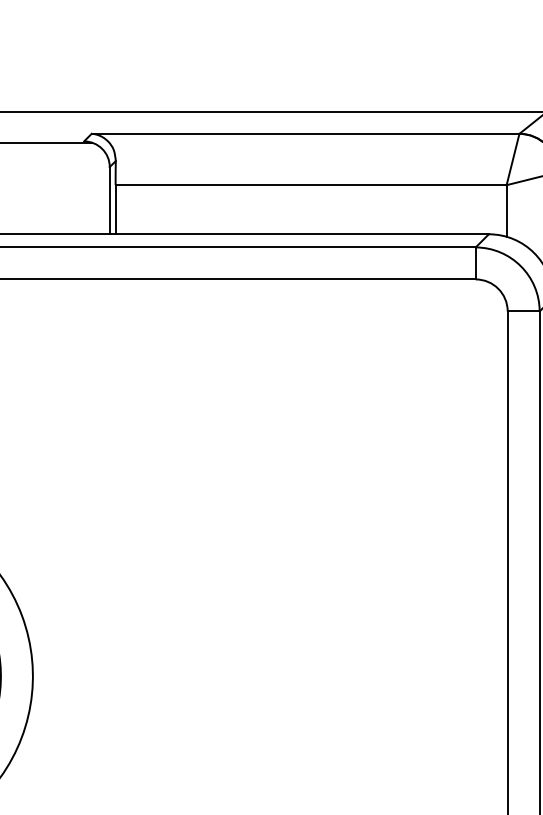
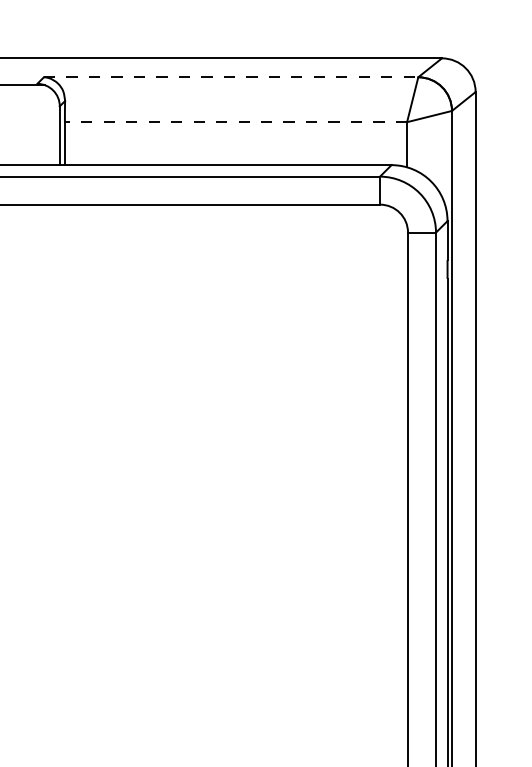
line: (305, 134) -> (231, 77), solid -> dashed
line: (310, 185) -> (235, 122), solid -> dashed

